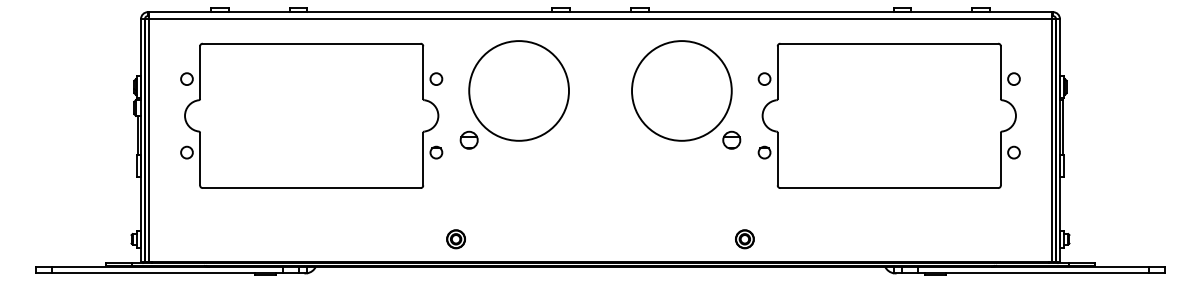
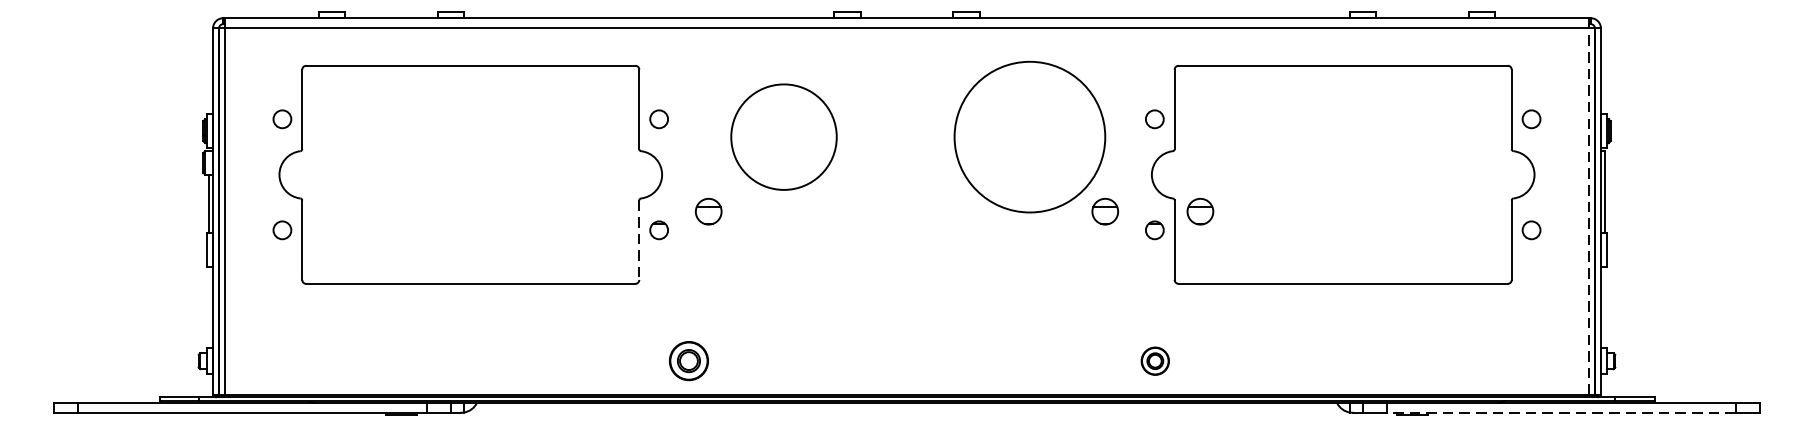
circle: (518, 90) -> (783, 136), size x0.7
part: (794, 139) -> (1200, 210), added
line: (1051, 139) -> (1588, 210), solid -> dashed
line: (423, 159) -> (639, 240), solid -> dashed
part: (455, 239) -> (687, 361), size x1.4
part: (744, 239) -> (1154, 361), moved
line: (1033, 273) -> (1561, 412), solid -> dashed

